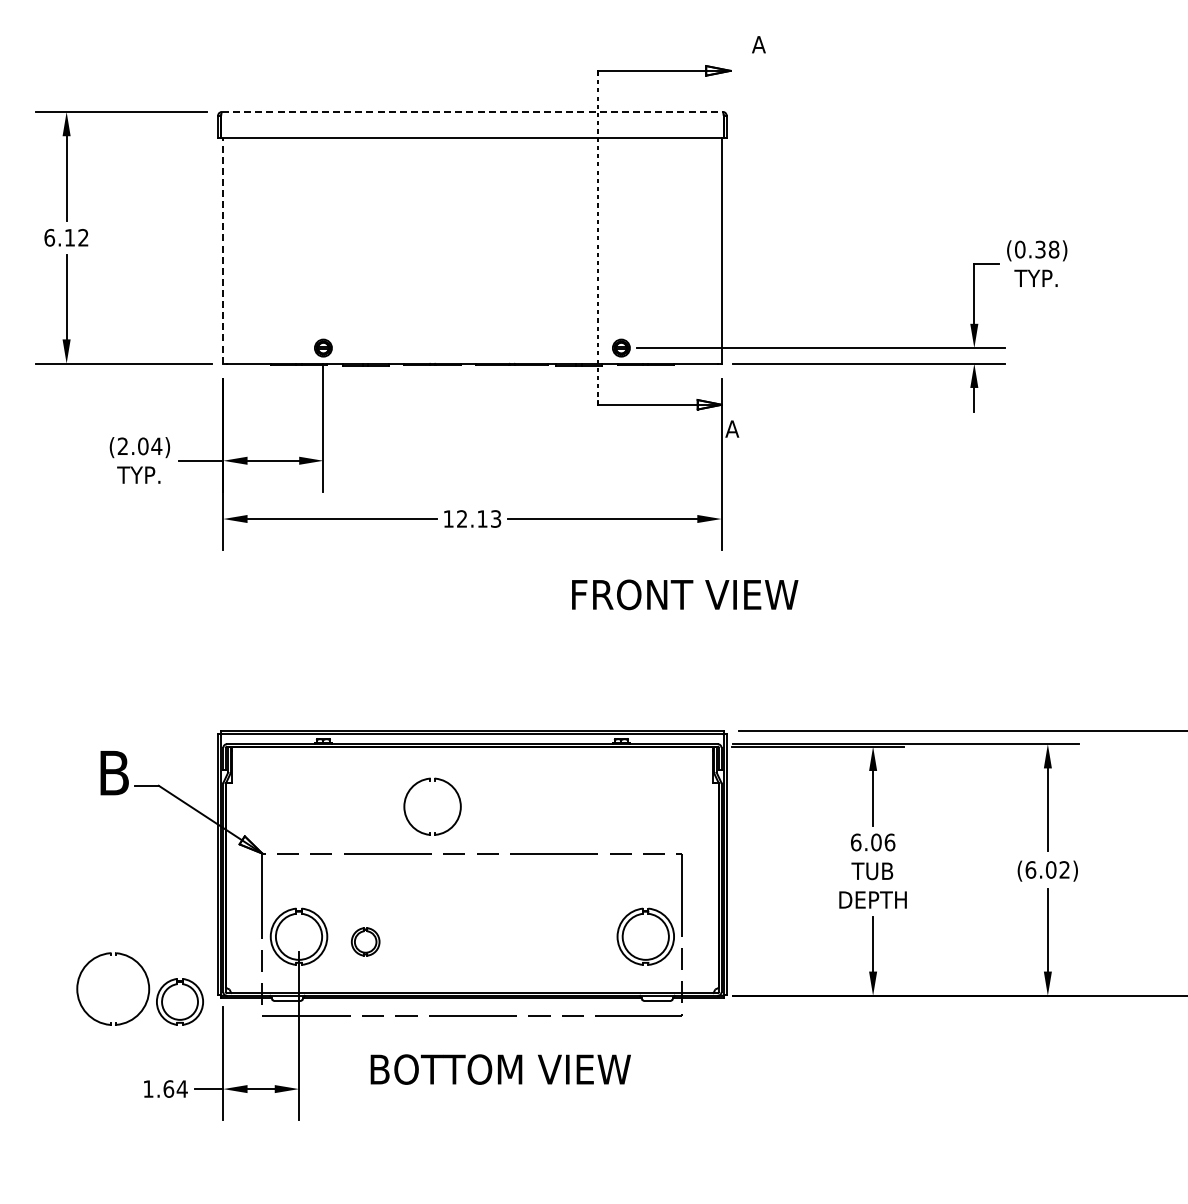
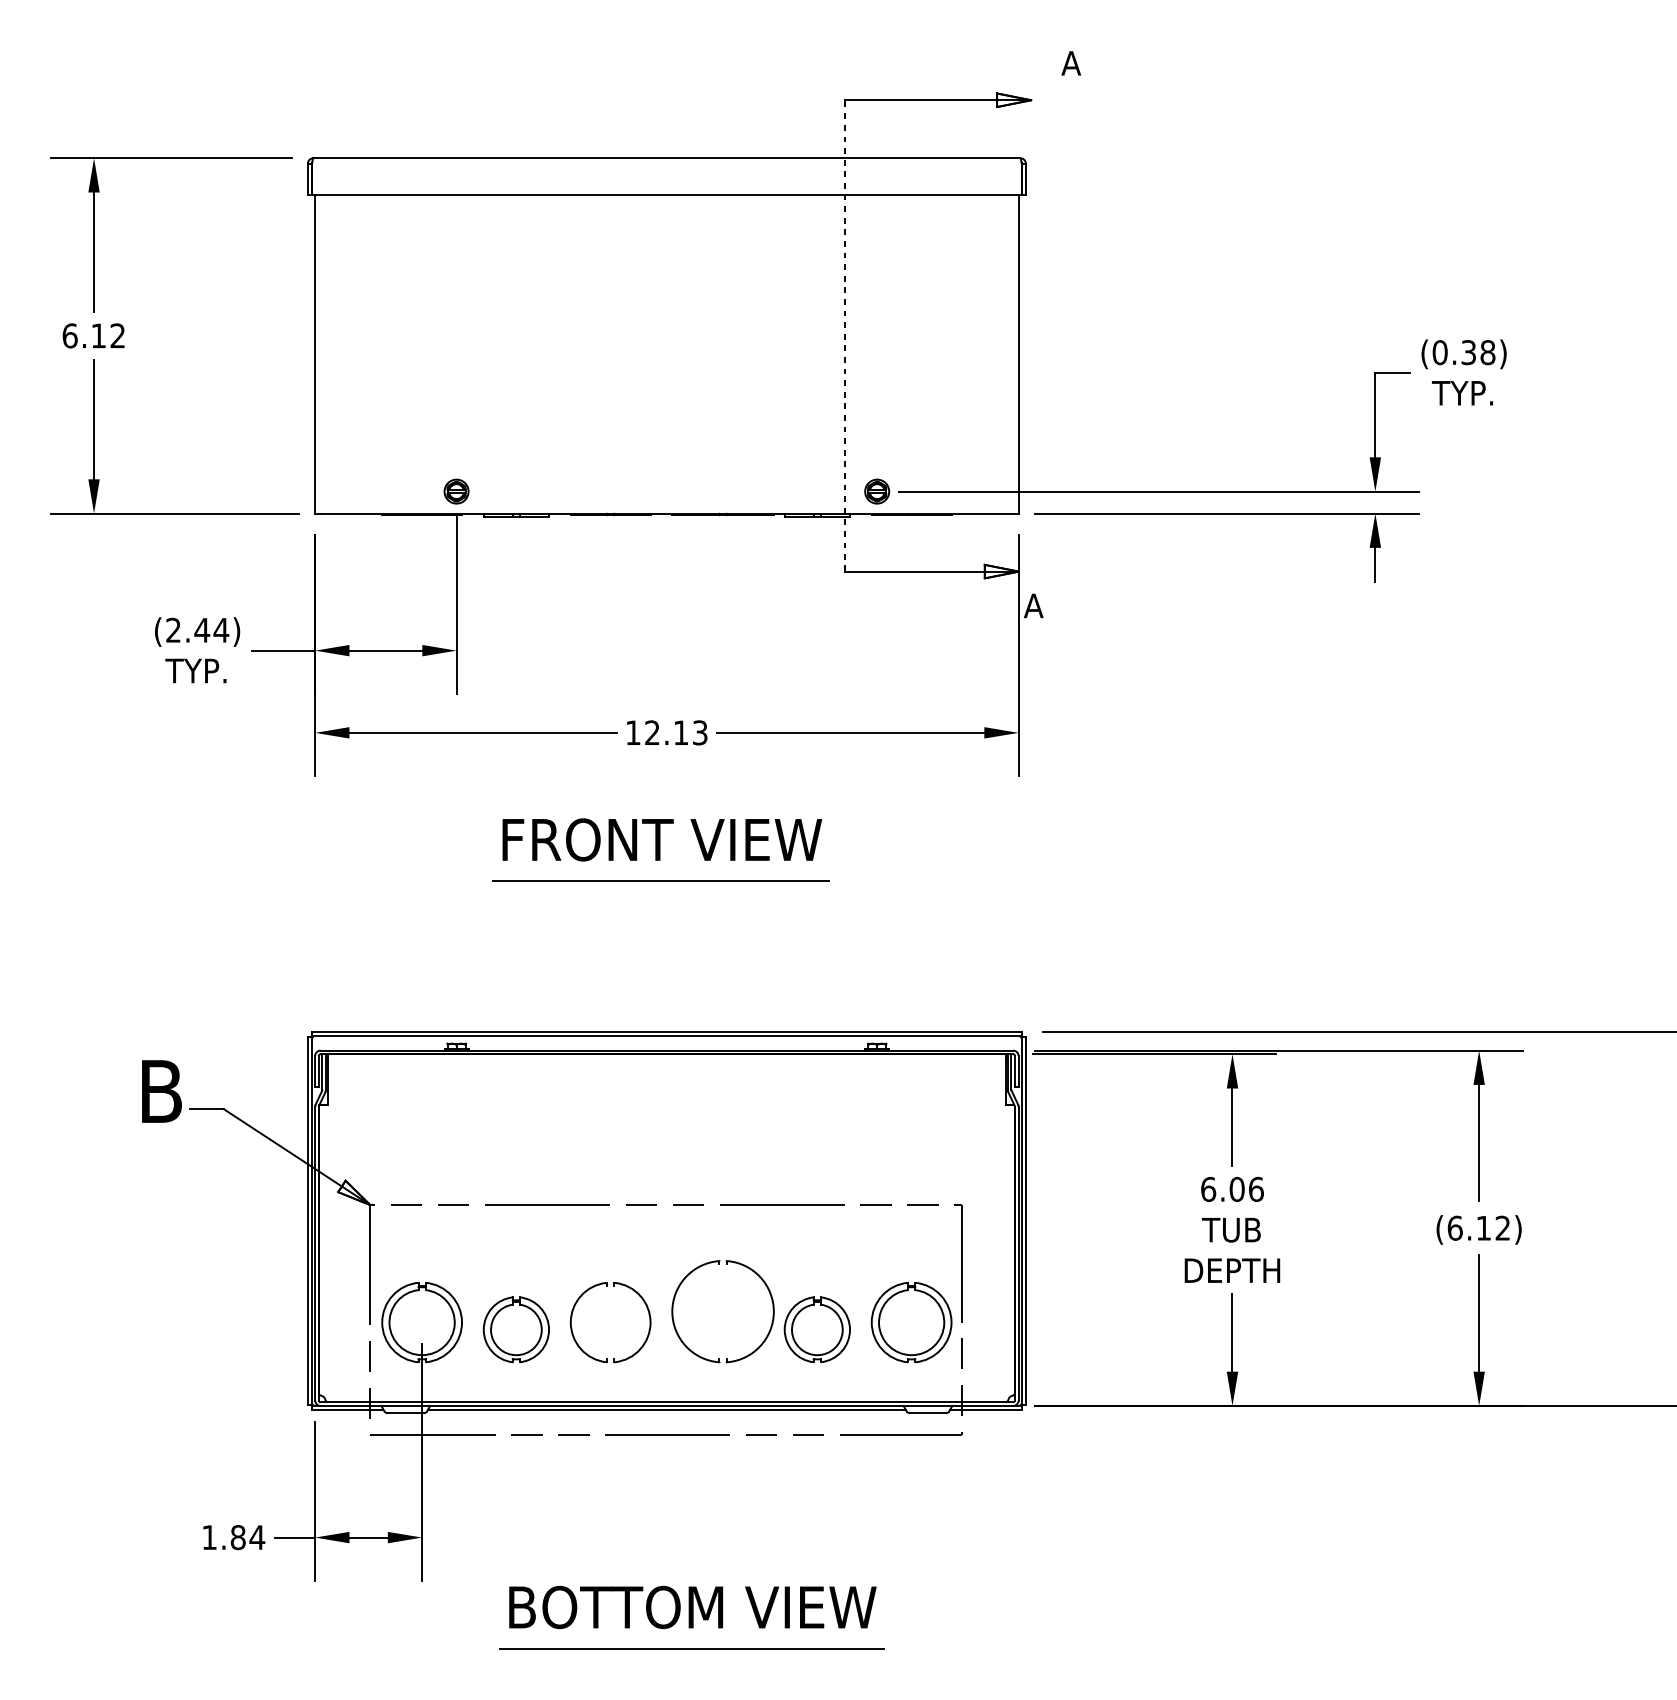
line: (472, 111) -> (666, 157), dashed -> solid
line: (223, 250) -> (315, 353), dashed -> solid
text: (142, 446) -> (201, 630), (2.04) -> (2.44)
text: (685, 594) -> (662, 839), moved
line: (468, 624) -> (661, 881), added
part: (430, 781) -> (607, 1286), moved
text: (1050, 869) -> (1482, 1227), (6.02) -> (6.12)
part: (365, 941) -> (515, 1329), size x1.67
part: (148, 988) -> (772, 1310), moved
text: (500, 1069) -> (692, 1607), moved
text: (168, 1088) -> (237, 1536), 1.64 -> 1.84
line: (490, 1167) -> (692, 1648), added

